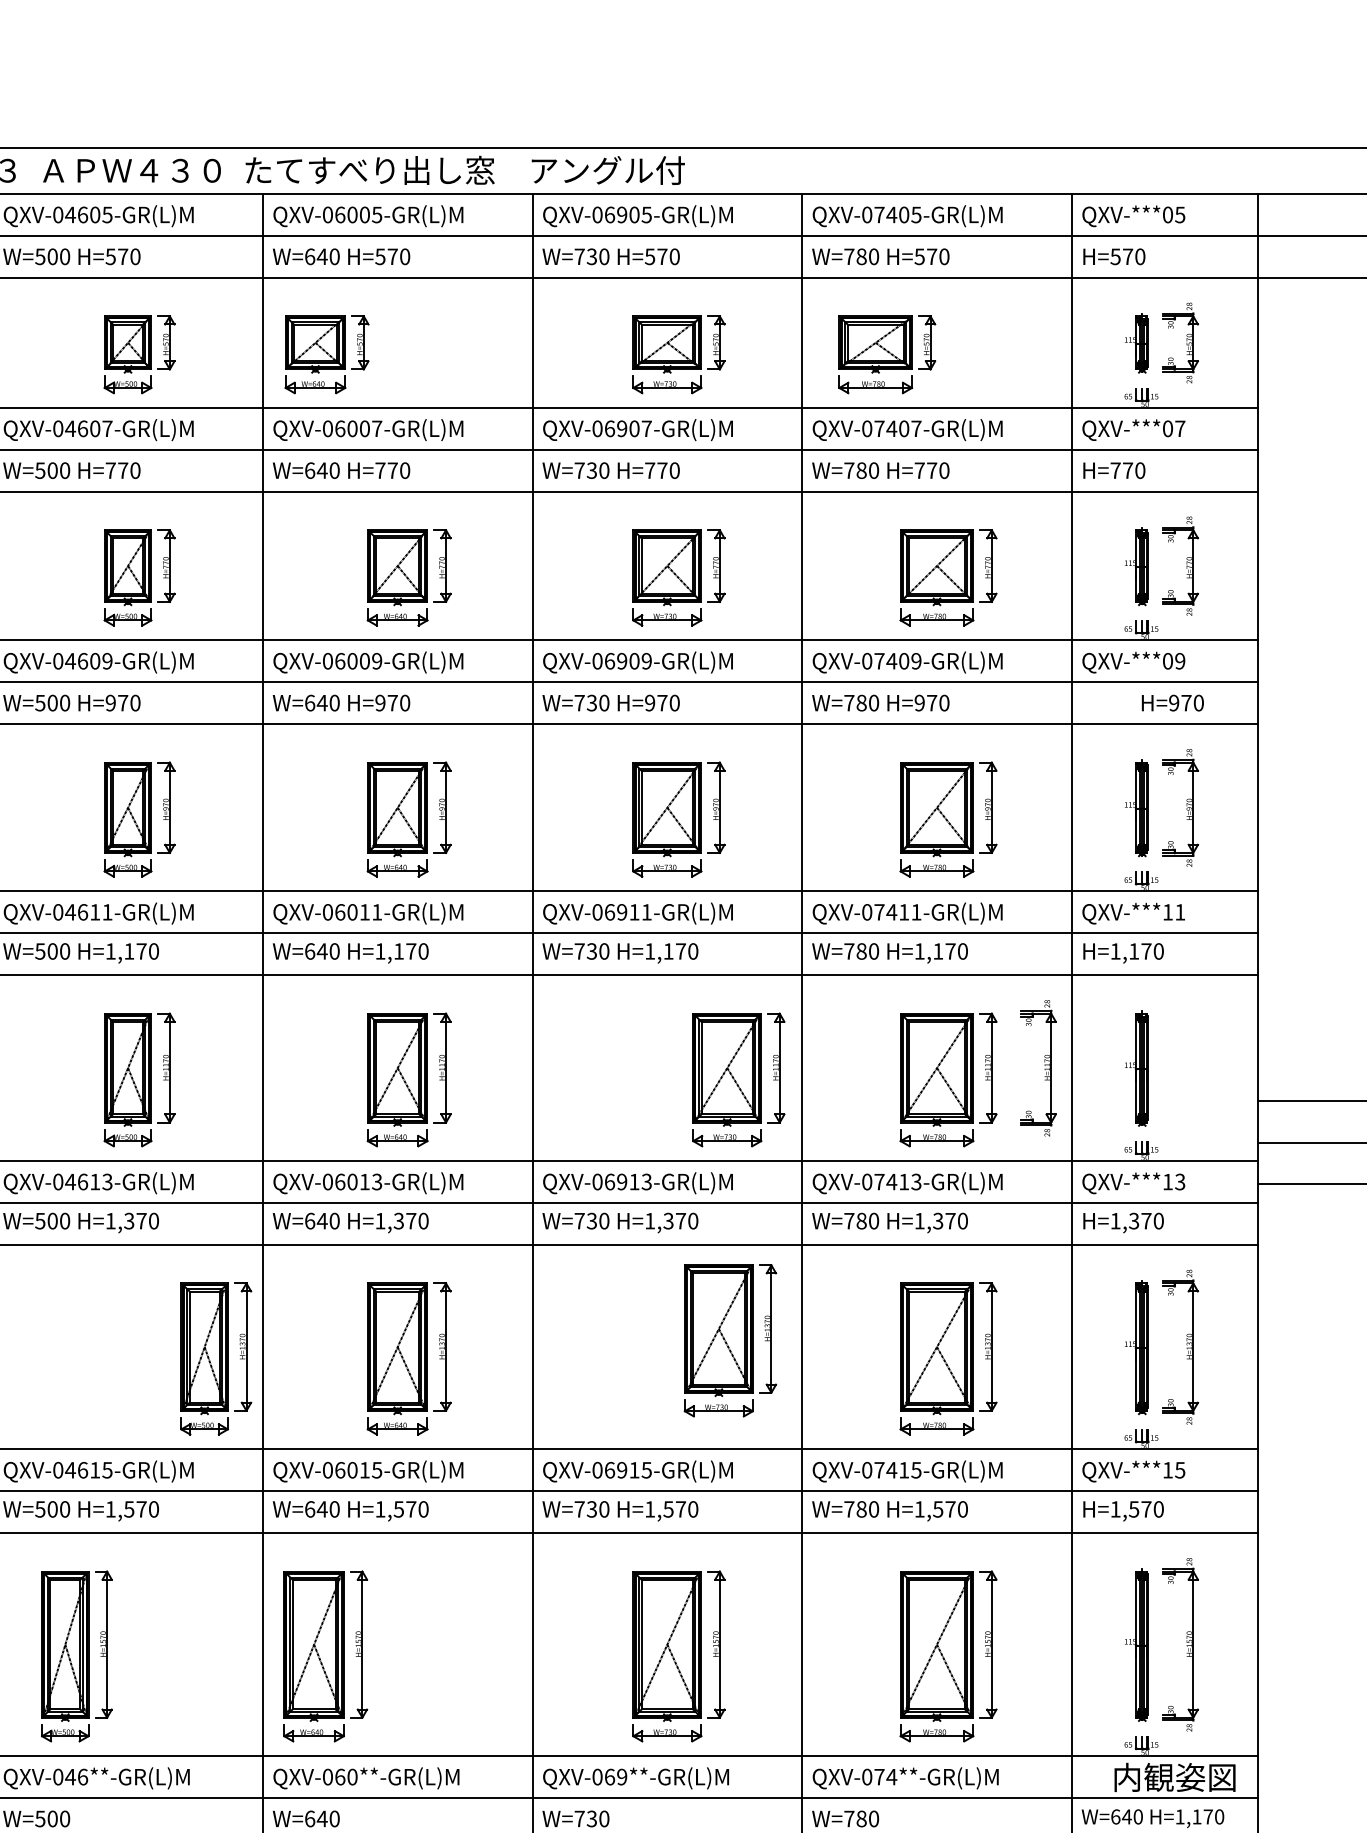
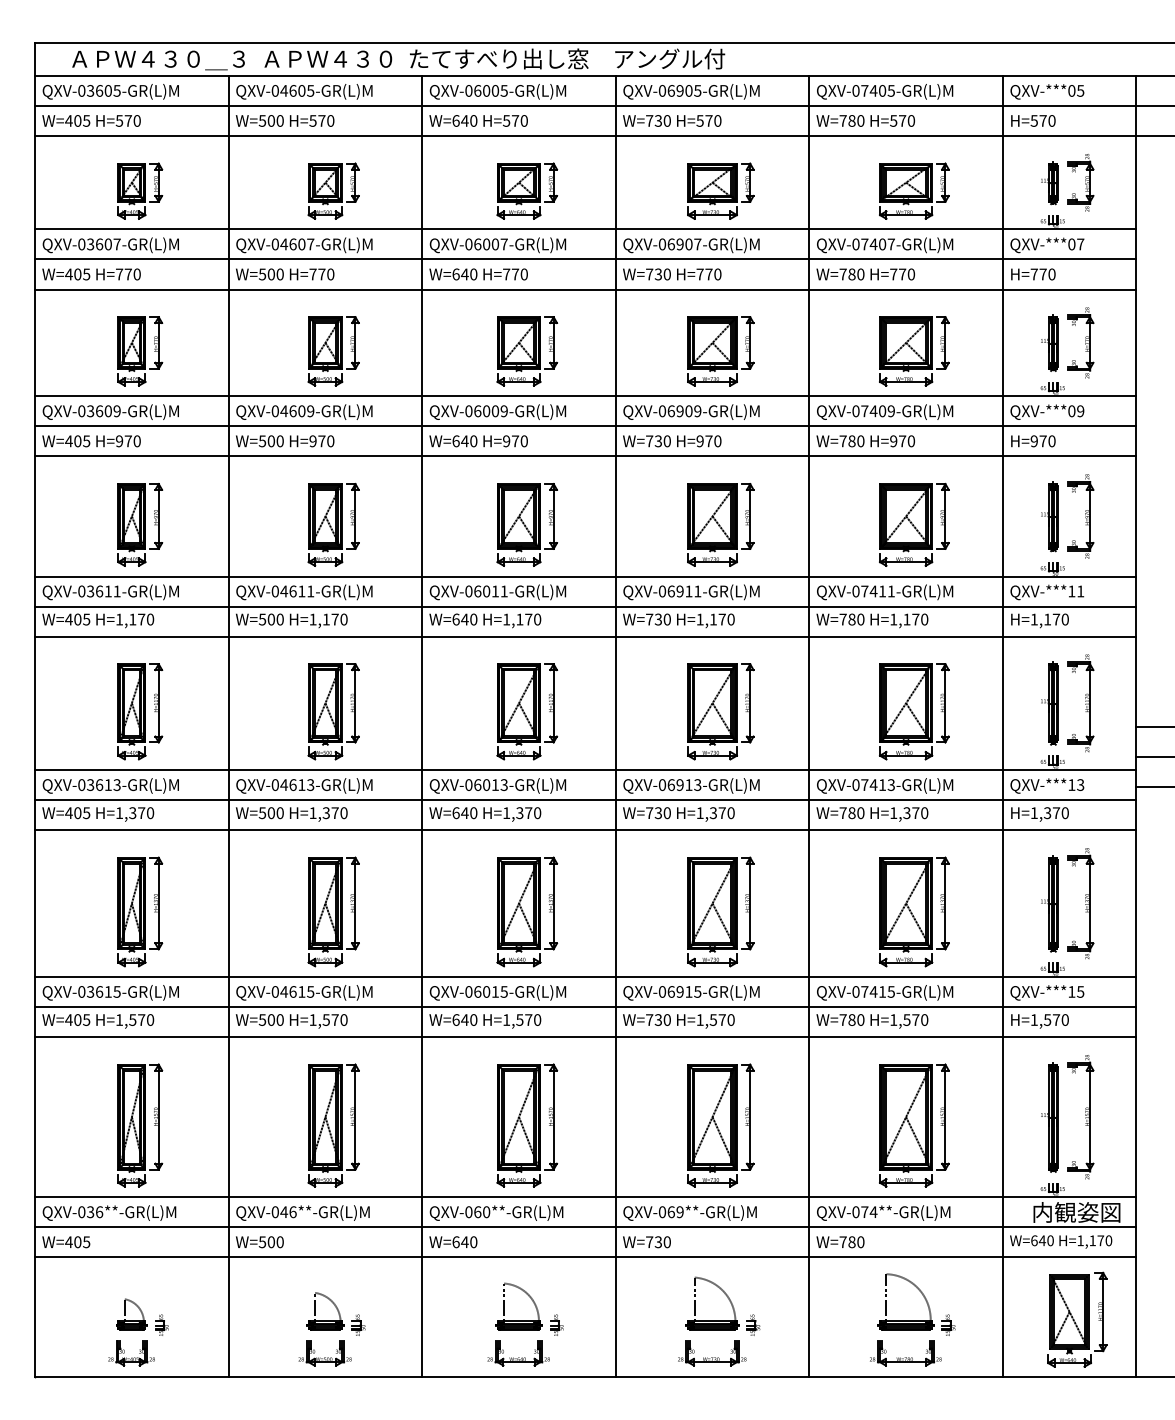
part: (327, 353) -> (527, 190), moved
part: (887, 353) -> (914, 190), moved
text: (1173, 703) -> (1033, 441), moved
part: (1037, 1068) -> (1080, 703), moved
part: (738, 1079) -> (720, 711), moved
part: (729, 1340) -> (720, 911), moved
part: (215, 1358) -> (333, 911), moved
part: (76, 1656) -> (333, 1125), moved
part: (325, 1656) -> (527, 1125), moved

